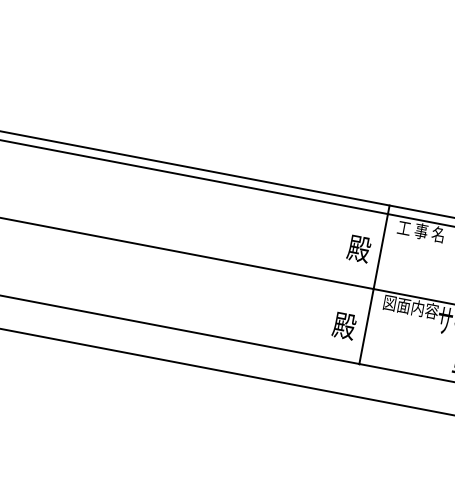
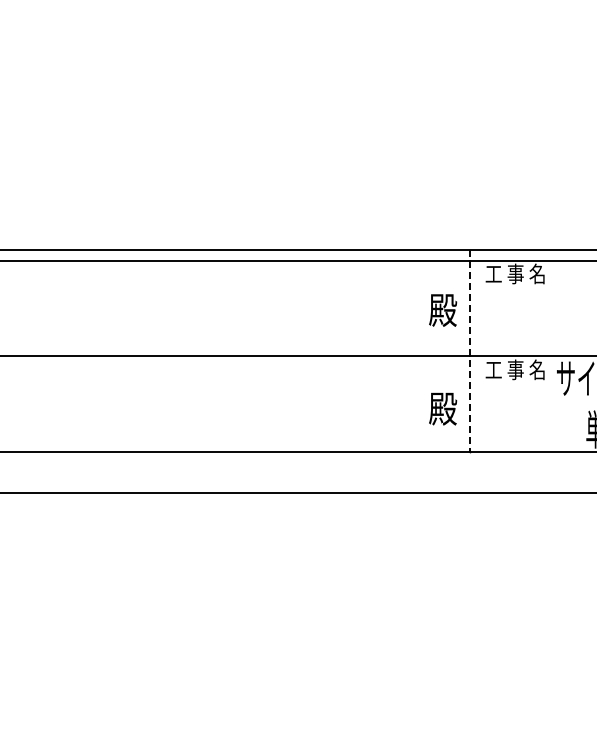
line: (374, 285) -> (470, 351), solid -> dashed
text: (410, 306) -> (520, 369), 図面内容 -> 工 事 名

